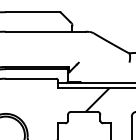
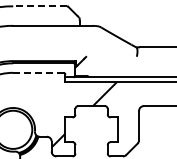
line: (33, 12) -> (40, 6), solid -> dashed
line: (30, 78) -> (37, 72), solid -> dashed

